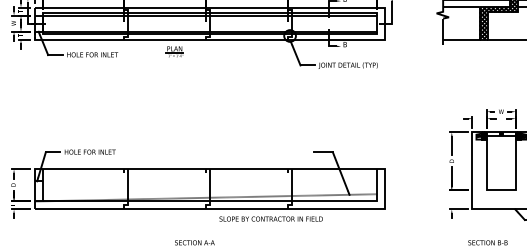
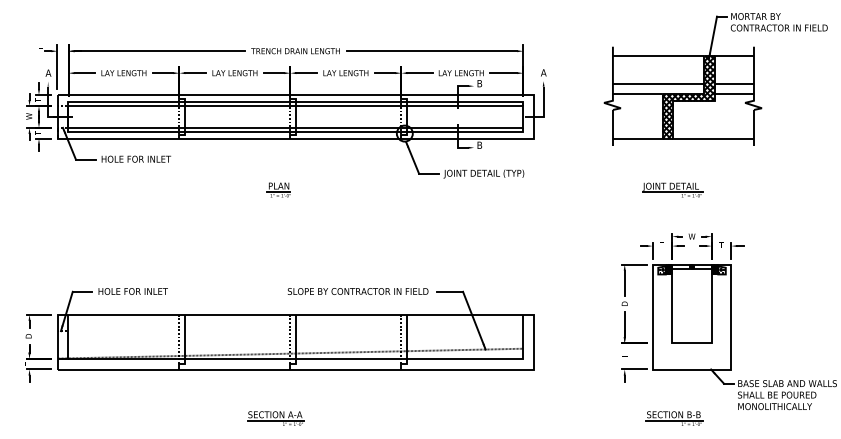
part: (174, 51) -> (278, 189), moved
part: (486, 77) -> (672, 189), added
text: (270, 219) -> (357, 291), moved

